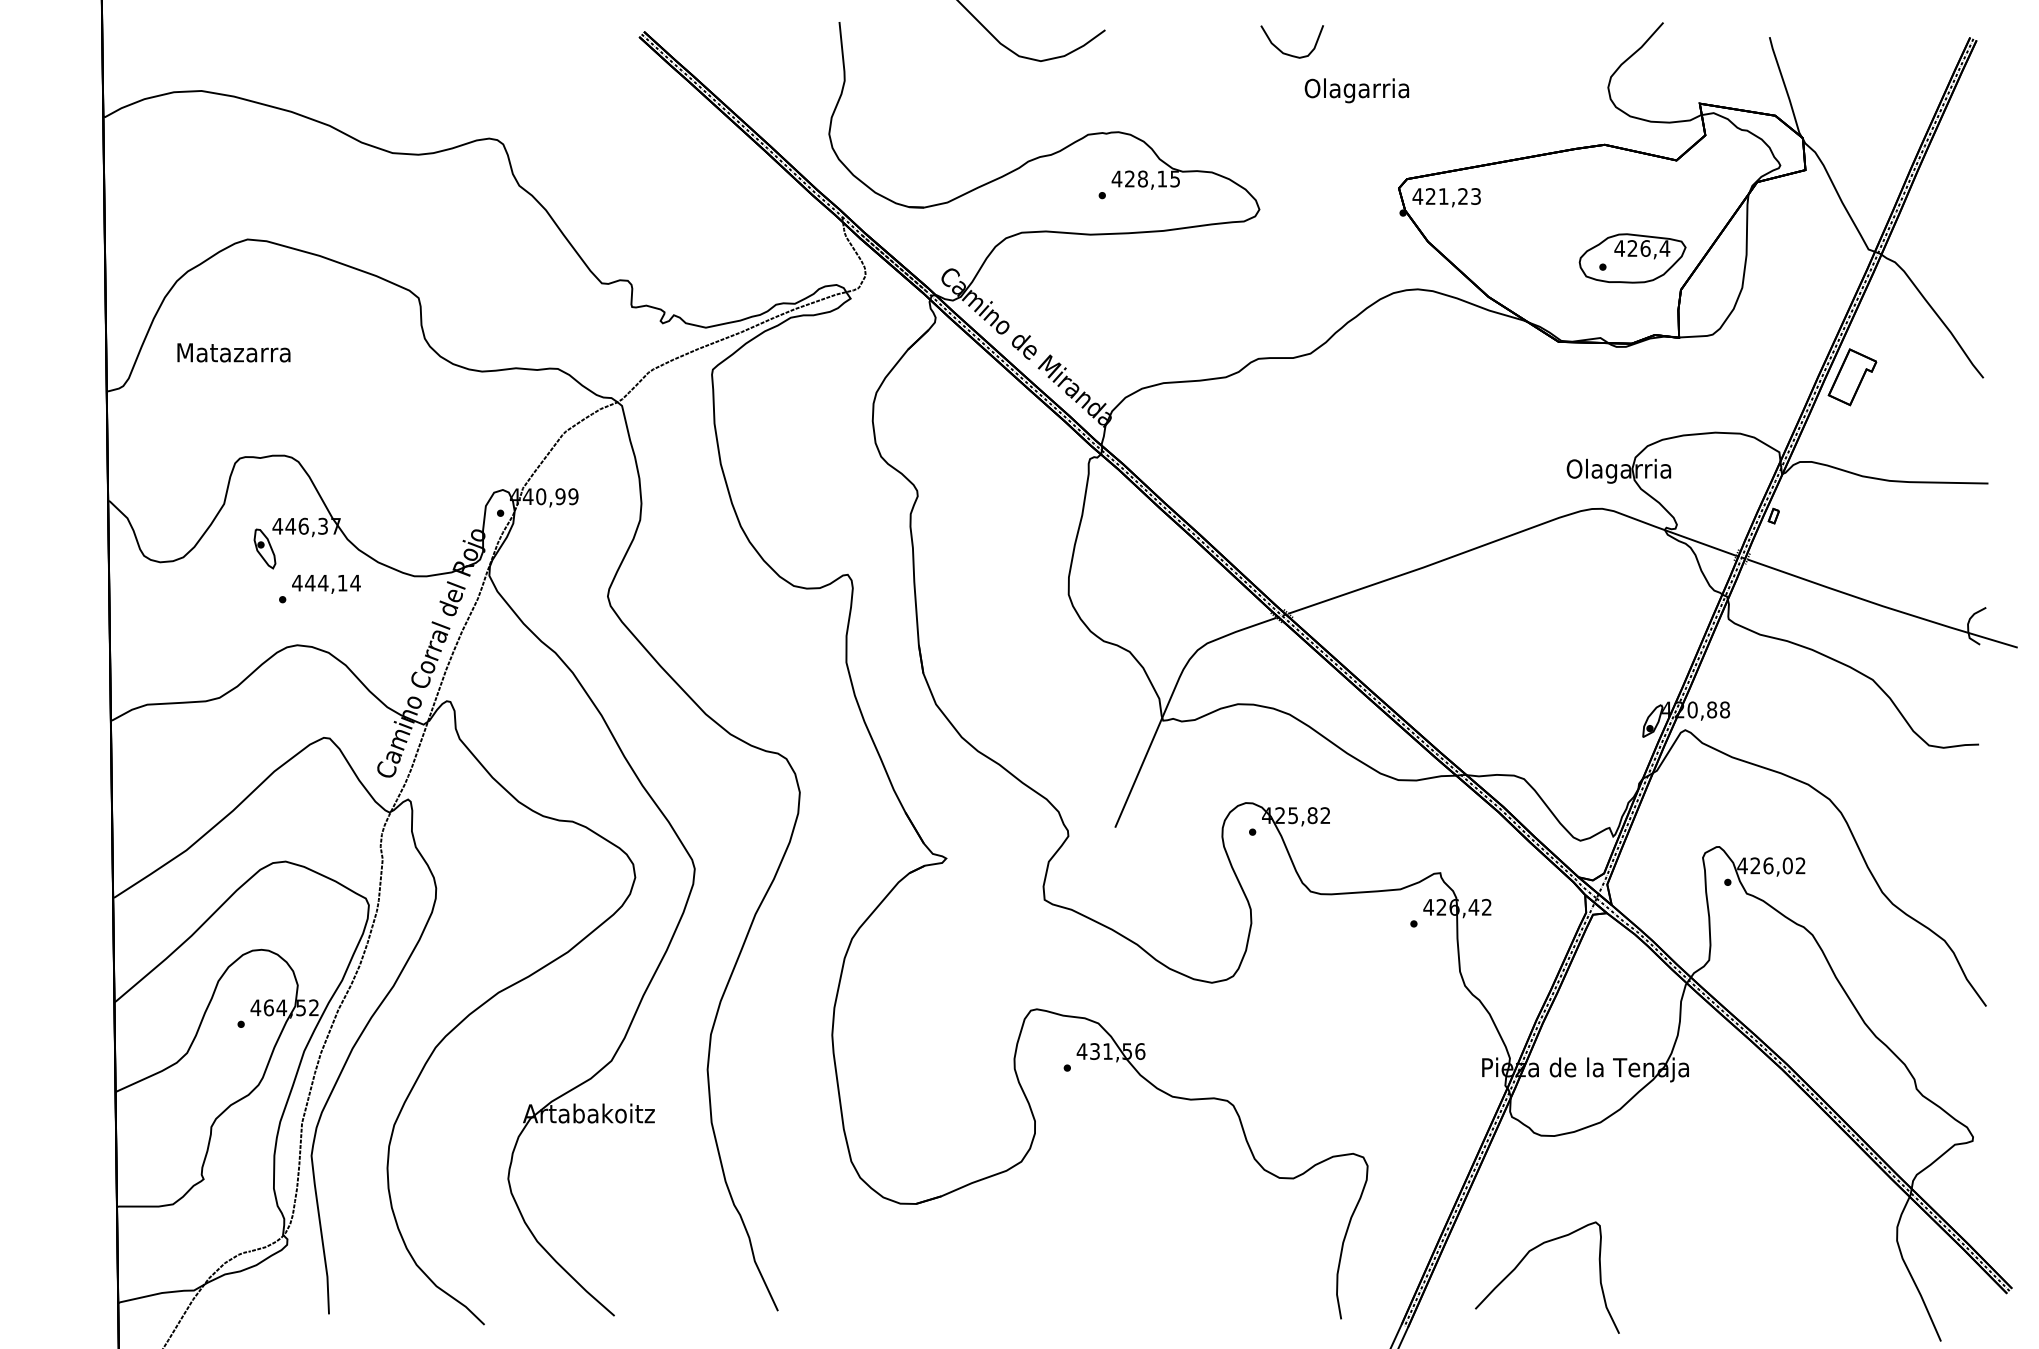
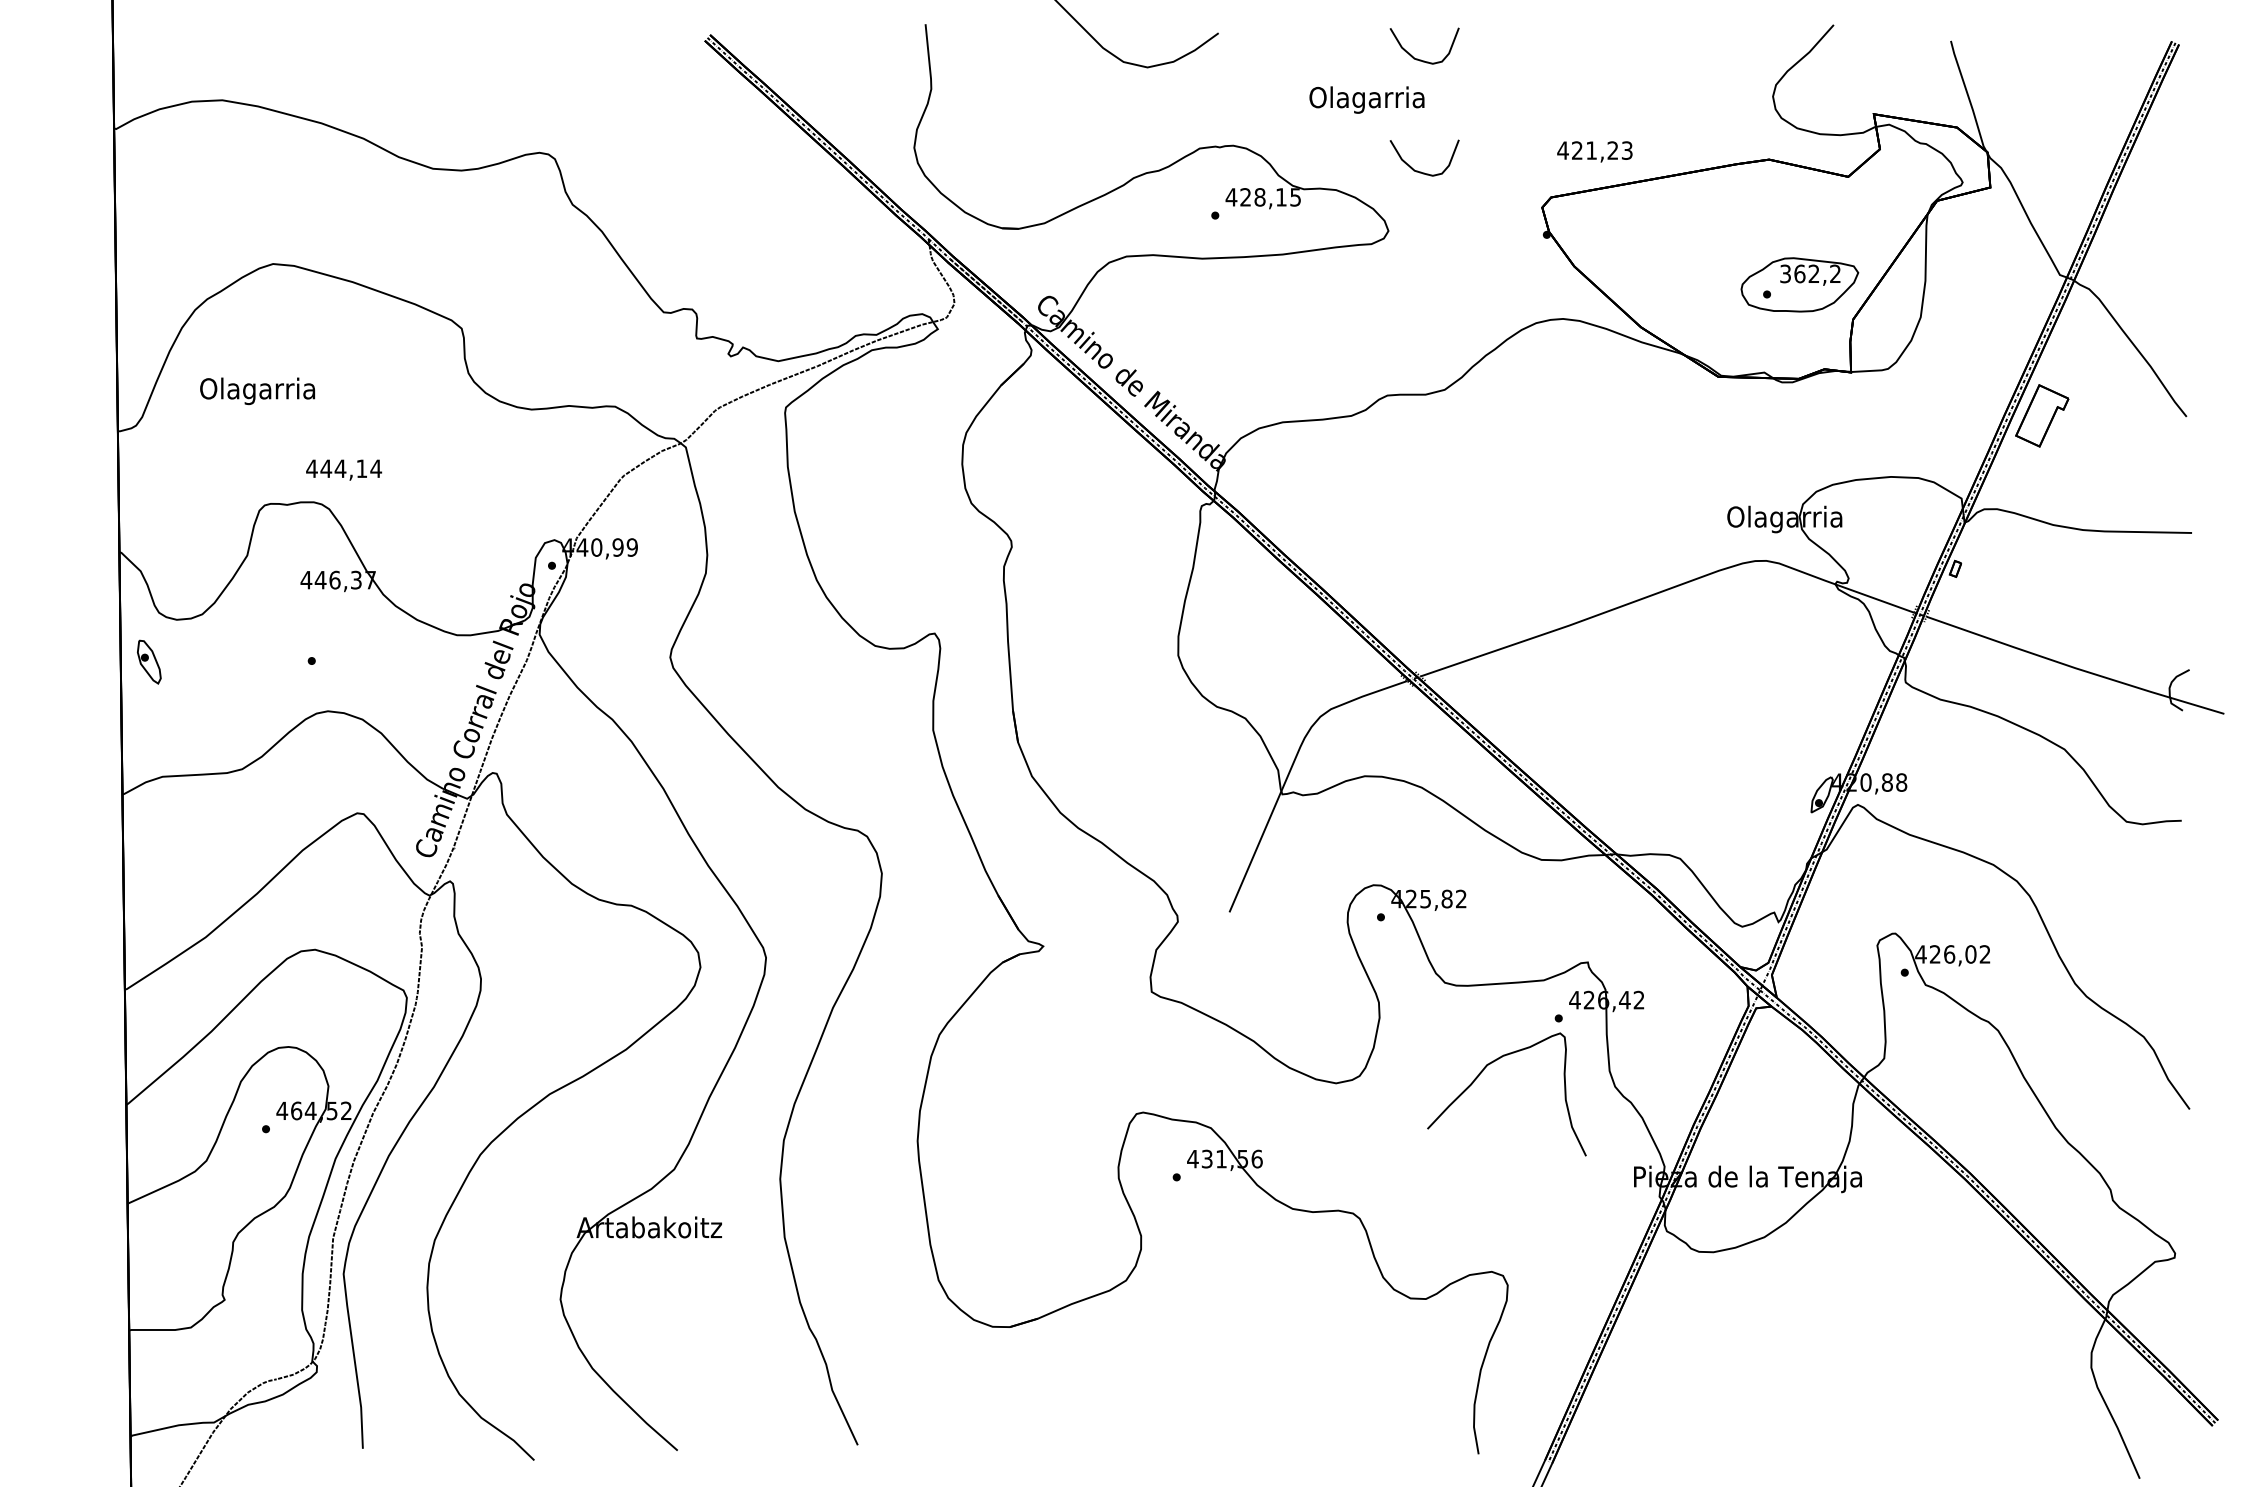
text: (1356, 90) -> (1366, 99), moved
curve: (1289, 155) -> (1421, 171), added
text: (1446, 197) -> (1594, 151), moved
text: (1642, 248) -> (1810, 273), 426,4 -> 362,2
text: (233, 355) -> (257, 391), Matazarra -> Olagarria
part: (265, 548) -> (149, 661), moved
text: (326, 583) -> (344, 469), moved
curve: (1526, 1256) -> (1483, 1071), moved

